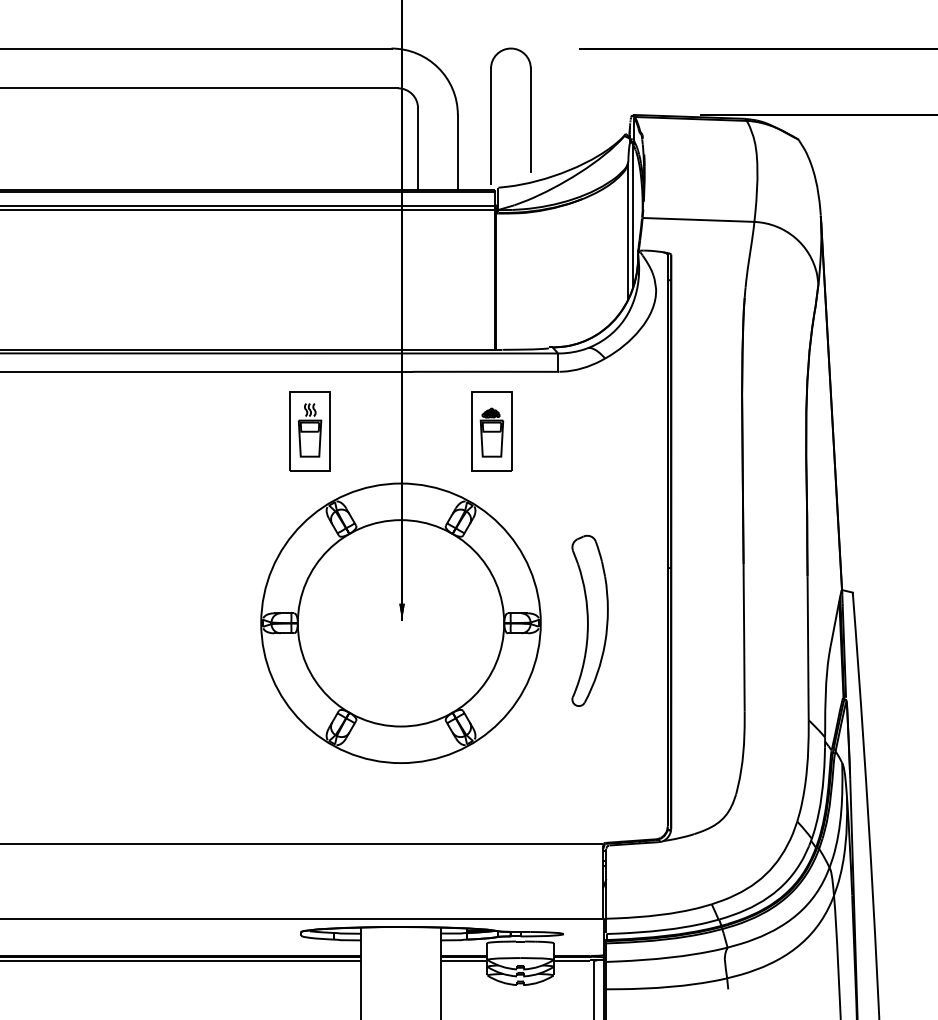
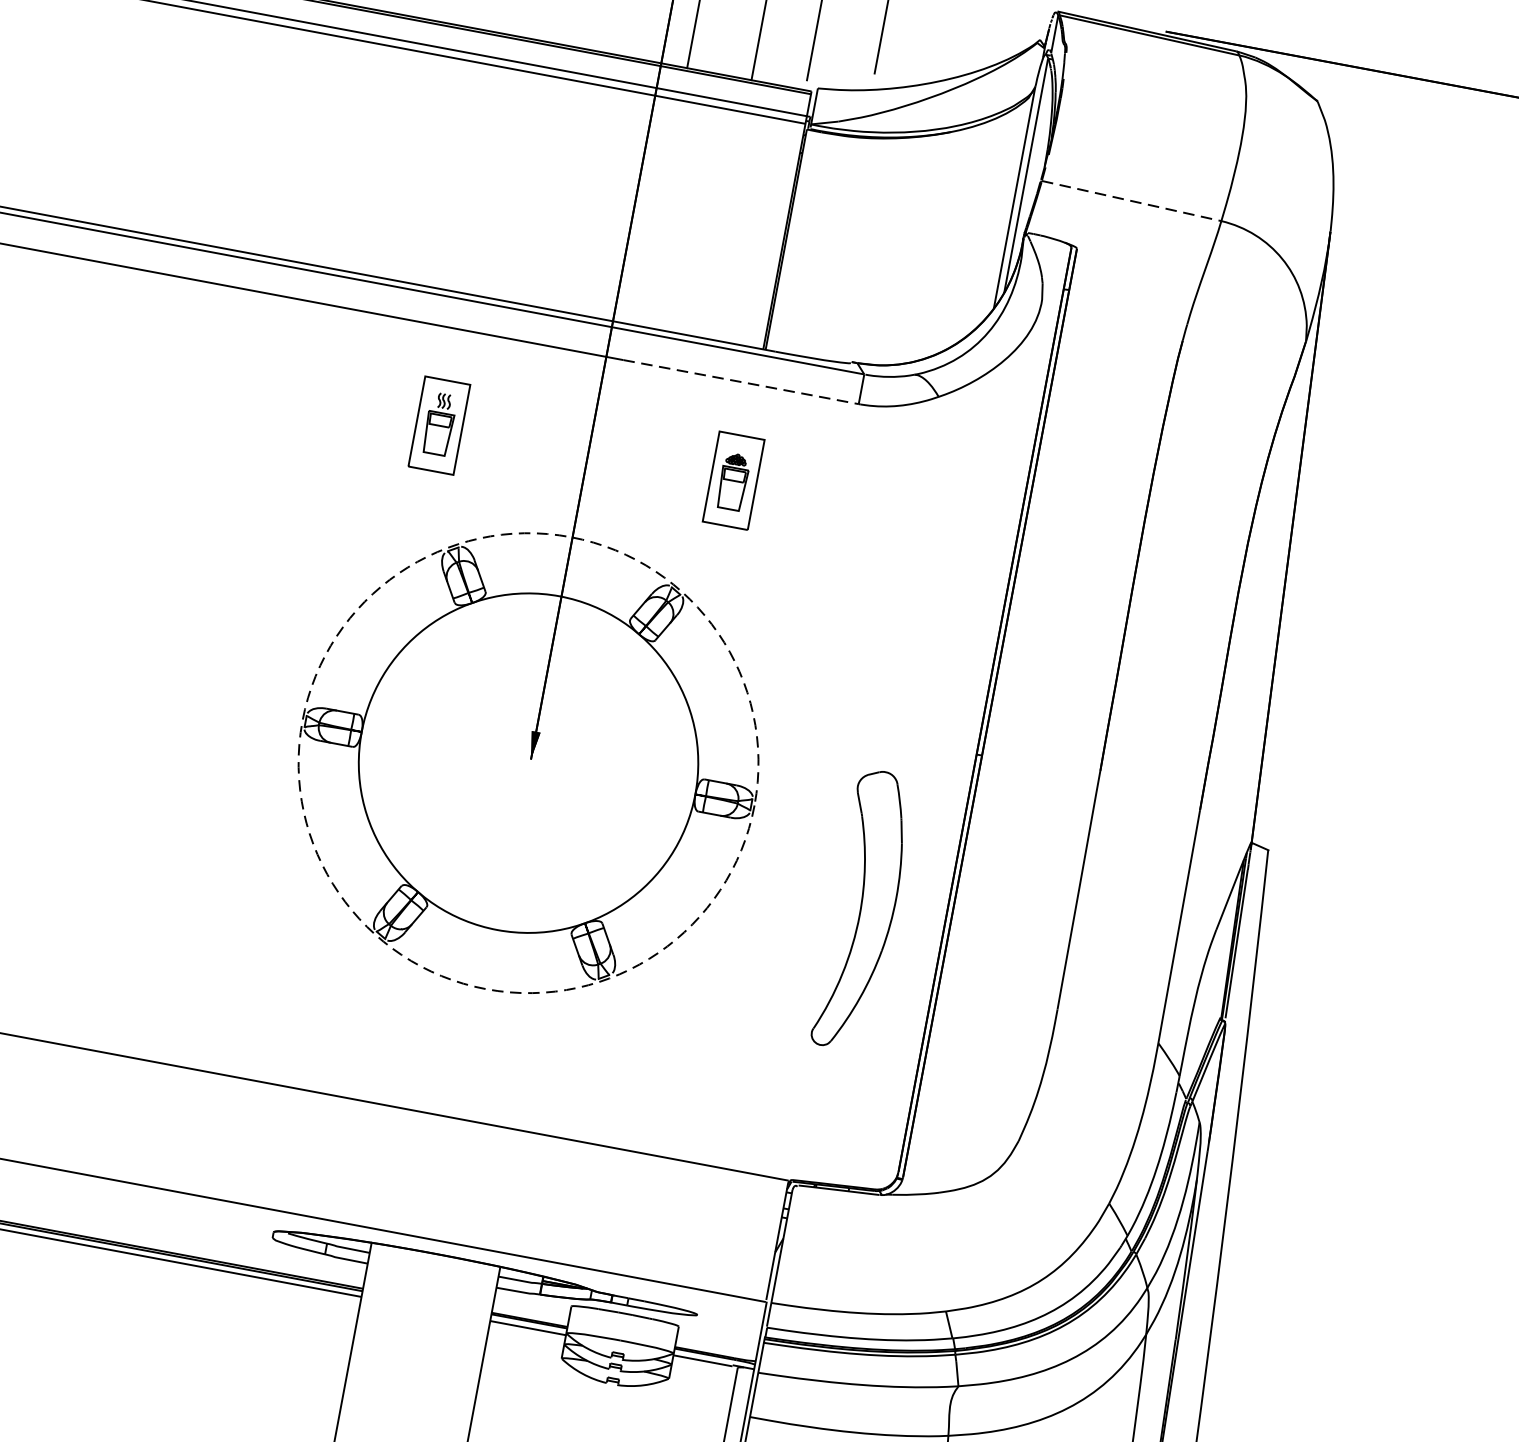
line: (698, 219) -> (1131, 200), solid -> dashed
line: (485, 371) -> (741, 381), solid -> dashed
part: (309, 431) -> (438, 425), size x0.7
part: (491, 431) -> (732, 480), size x0.7
part: (589, 620) -> (863, 909), moved
circle: (400, 623) -> (527, 763), solid -> dashed

